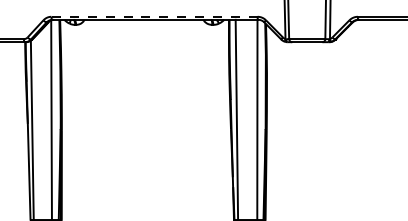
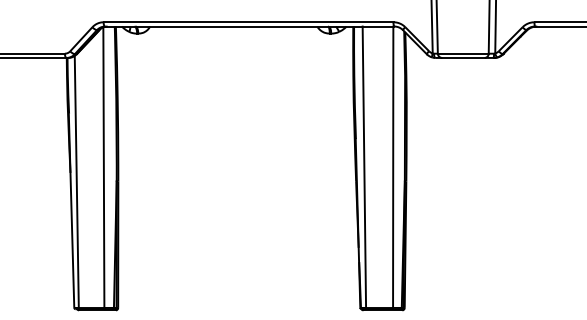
line: (154, 16) -> (248, 22), dashed -> solid

